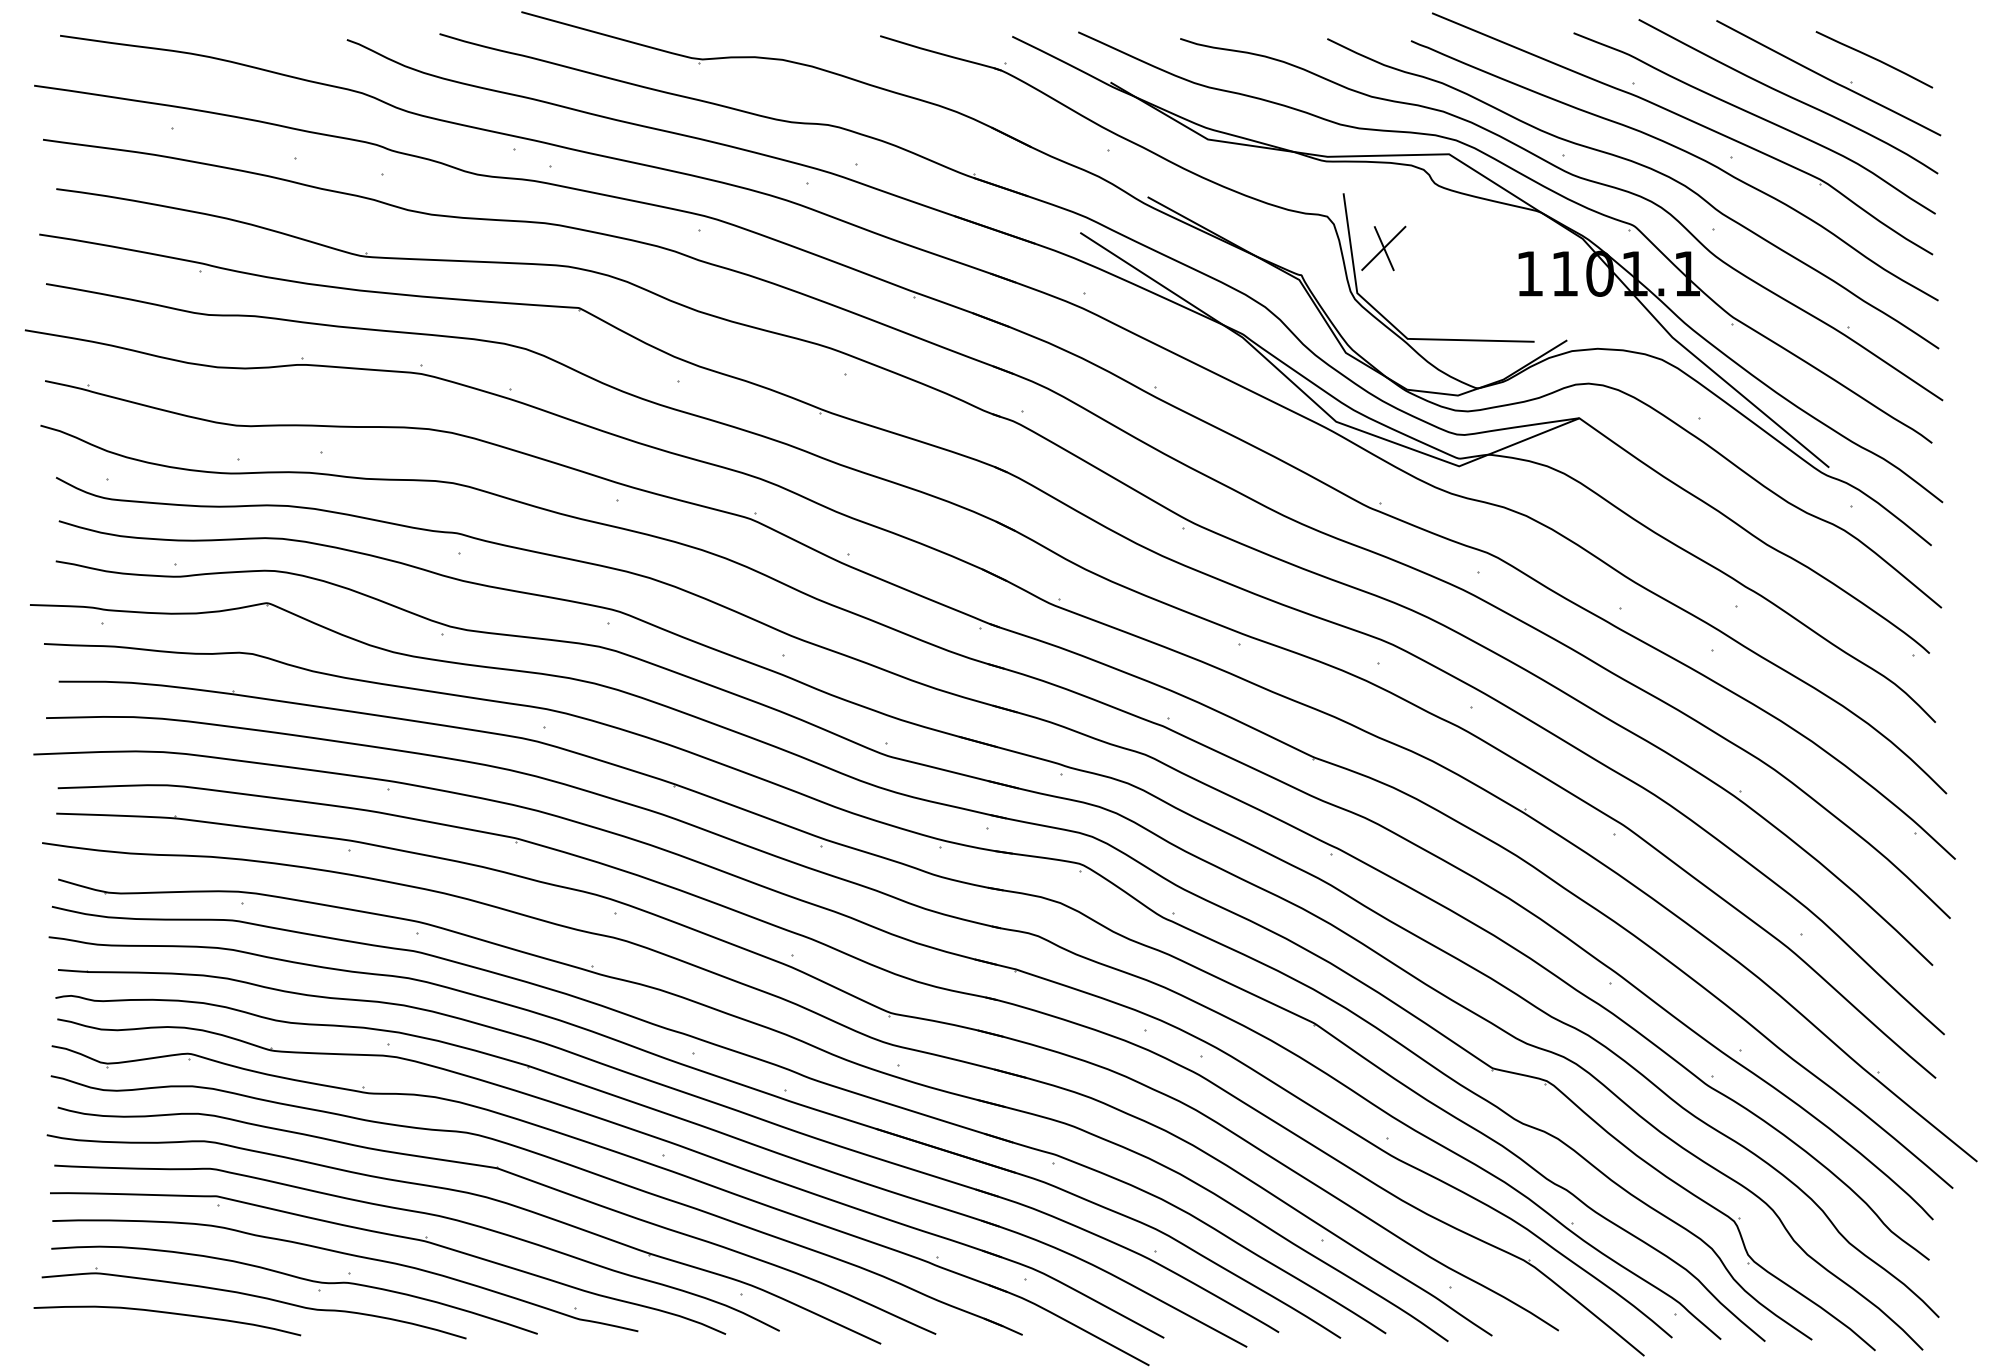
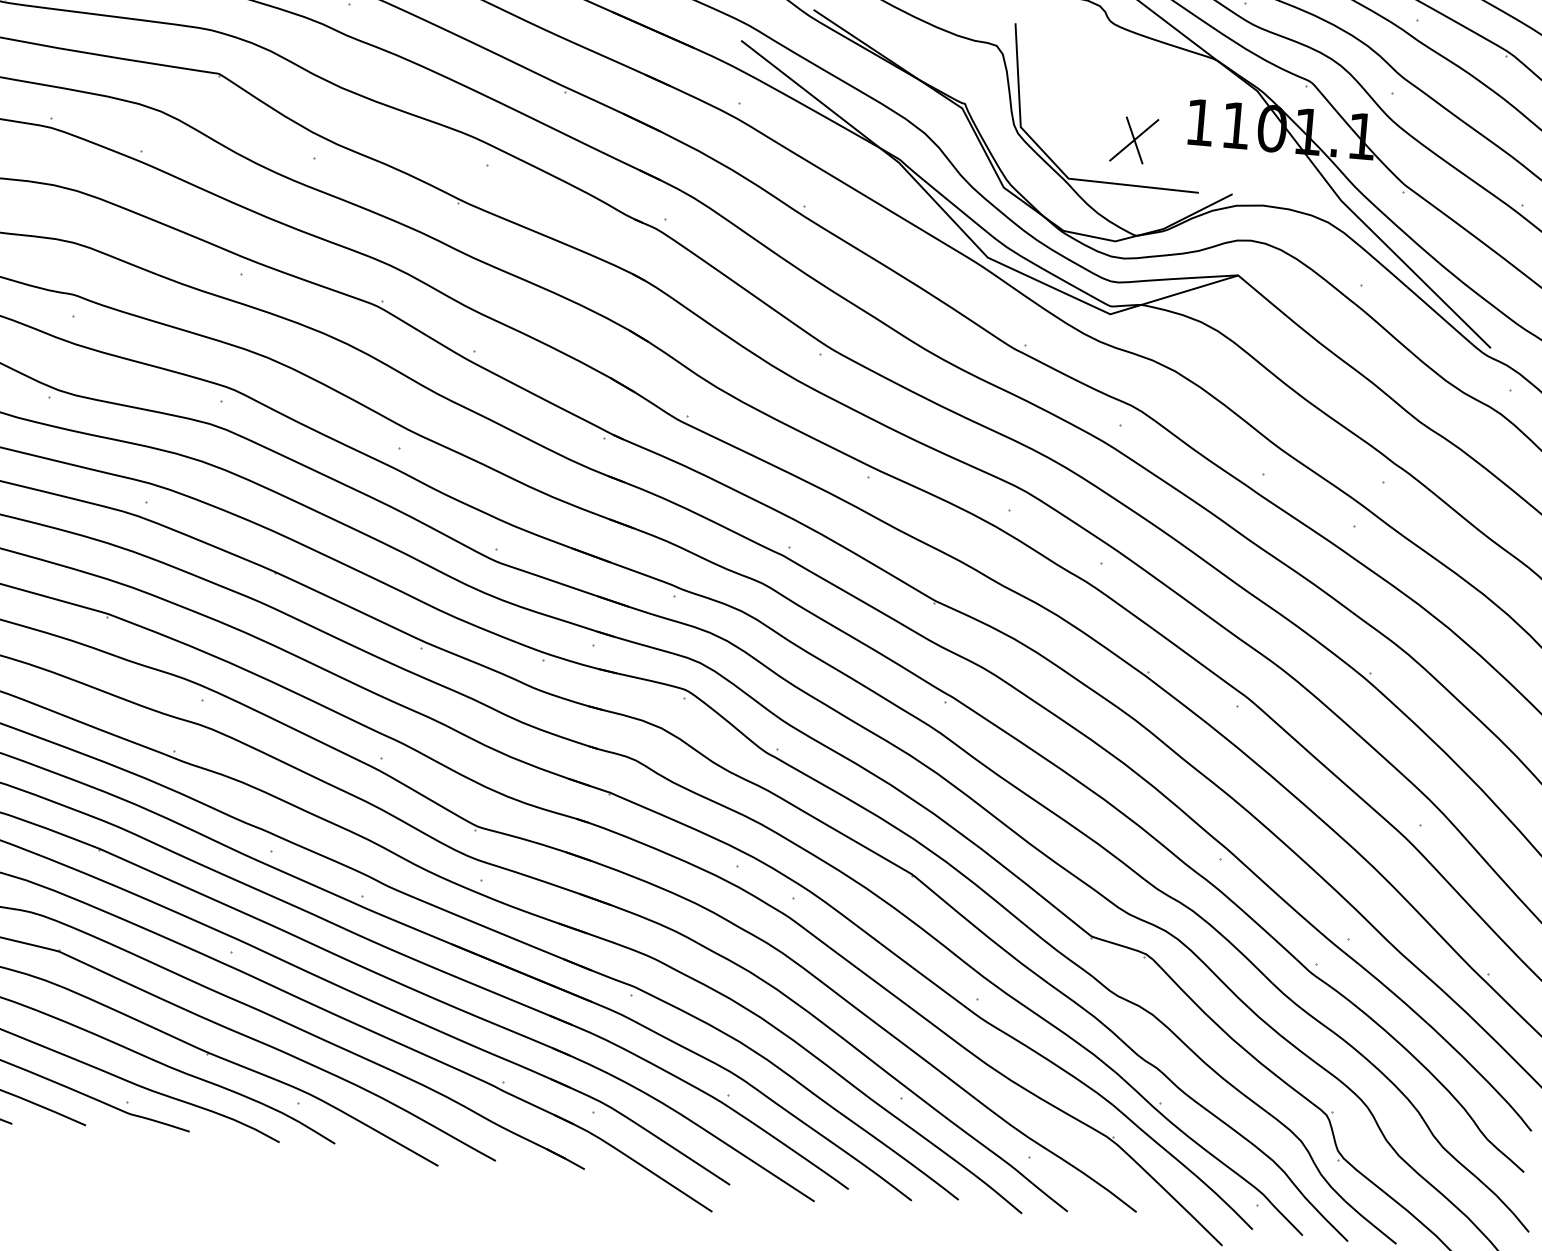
part: (1383, 248) -> (1133, 140), moved

